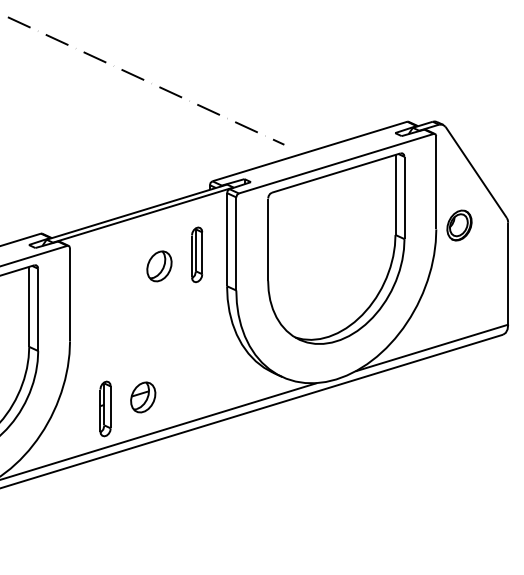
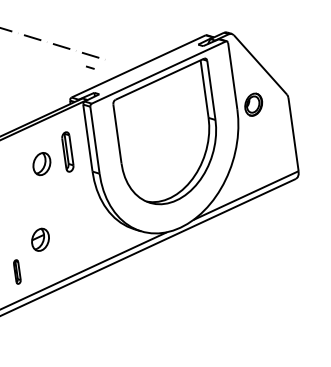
curve: (278, 141) -> (90, 67), moved
part: (143, 397) -> (40, 239), moved
part: (105, 408) -> (17, 271), size x0.6

